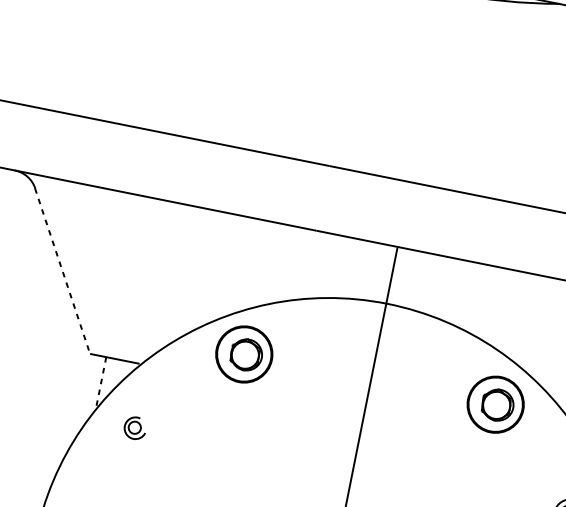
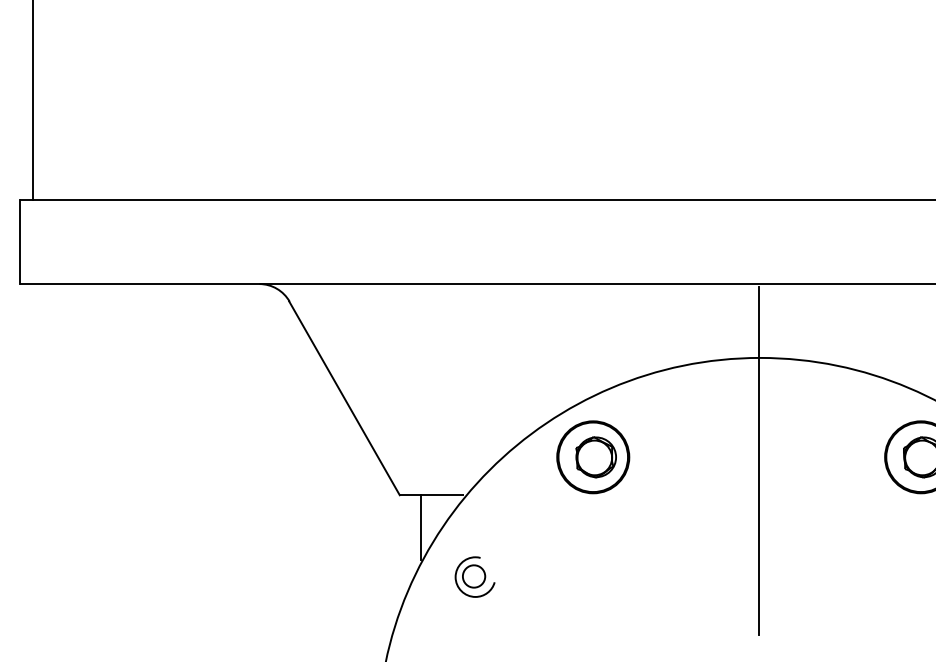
line: (62, 271) -> (344, 398), dashed -> solid
line: (101, 381) -> (420, 527), dashed -> solid
part: (134, 427) -> (474, 576), size x1.43

